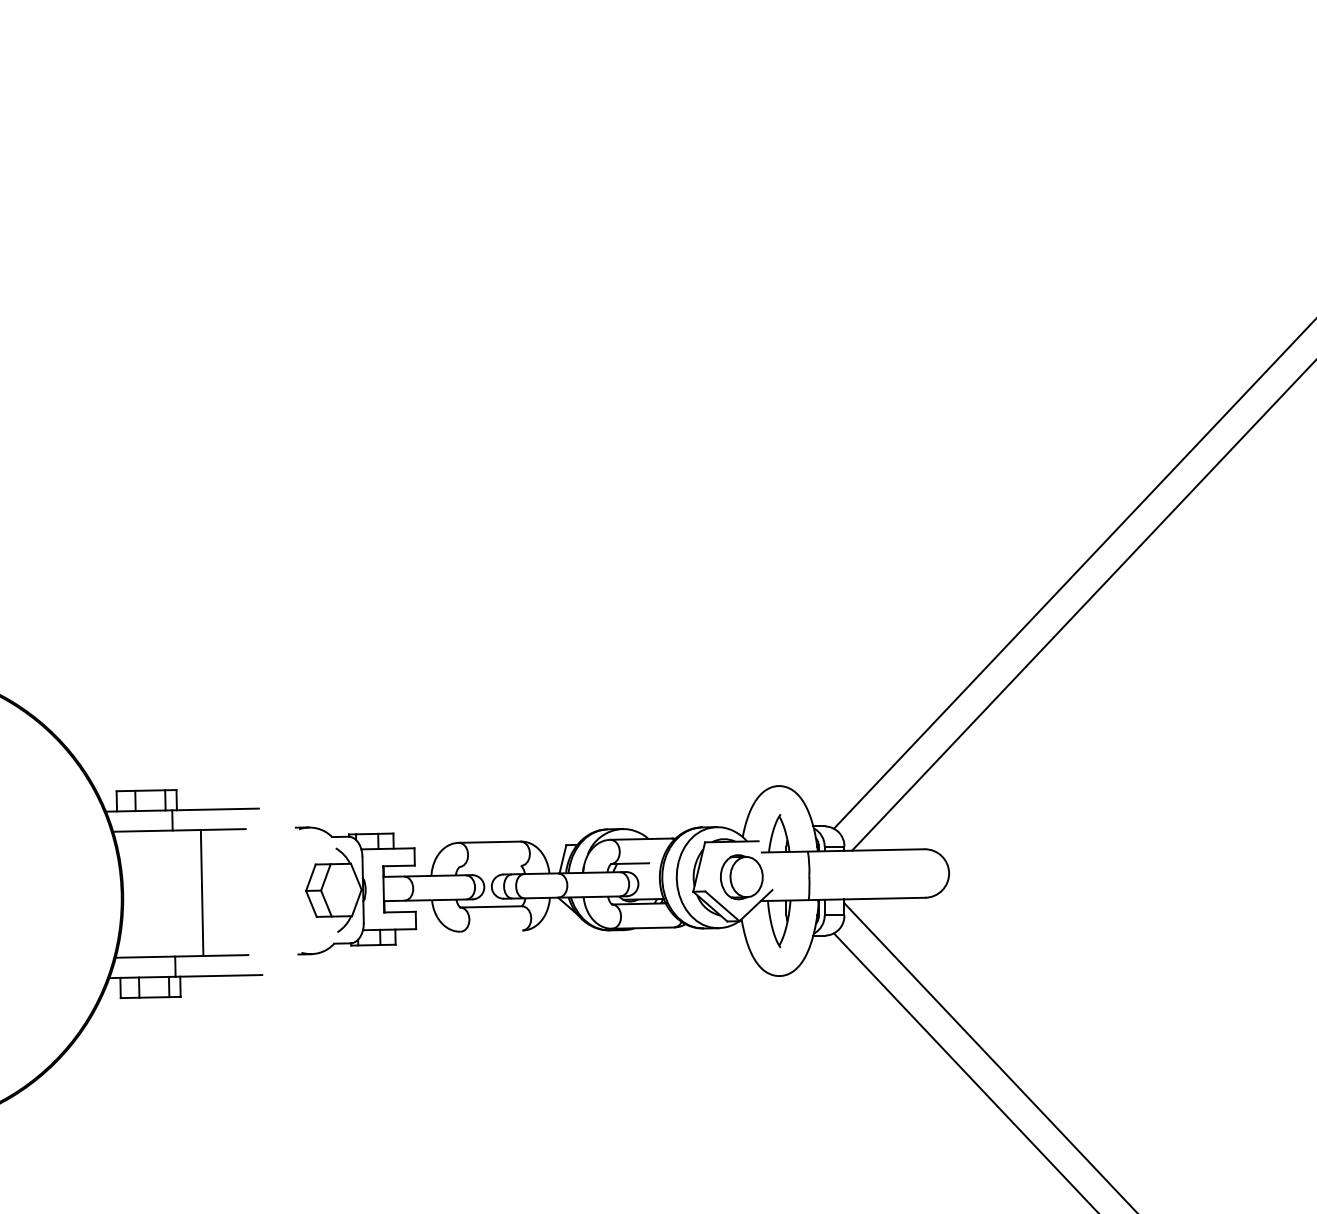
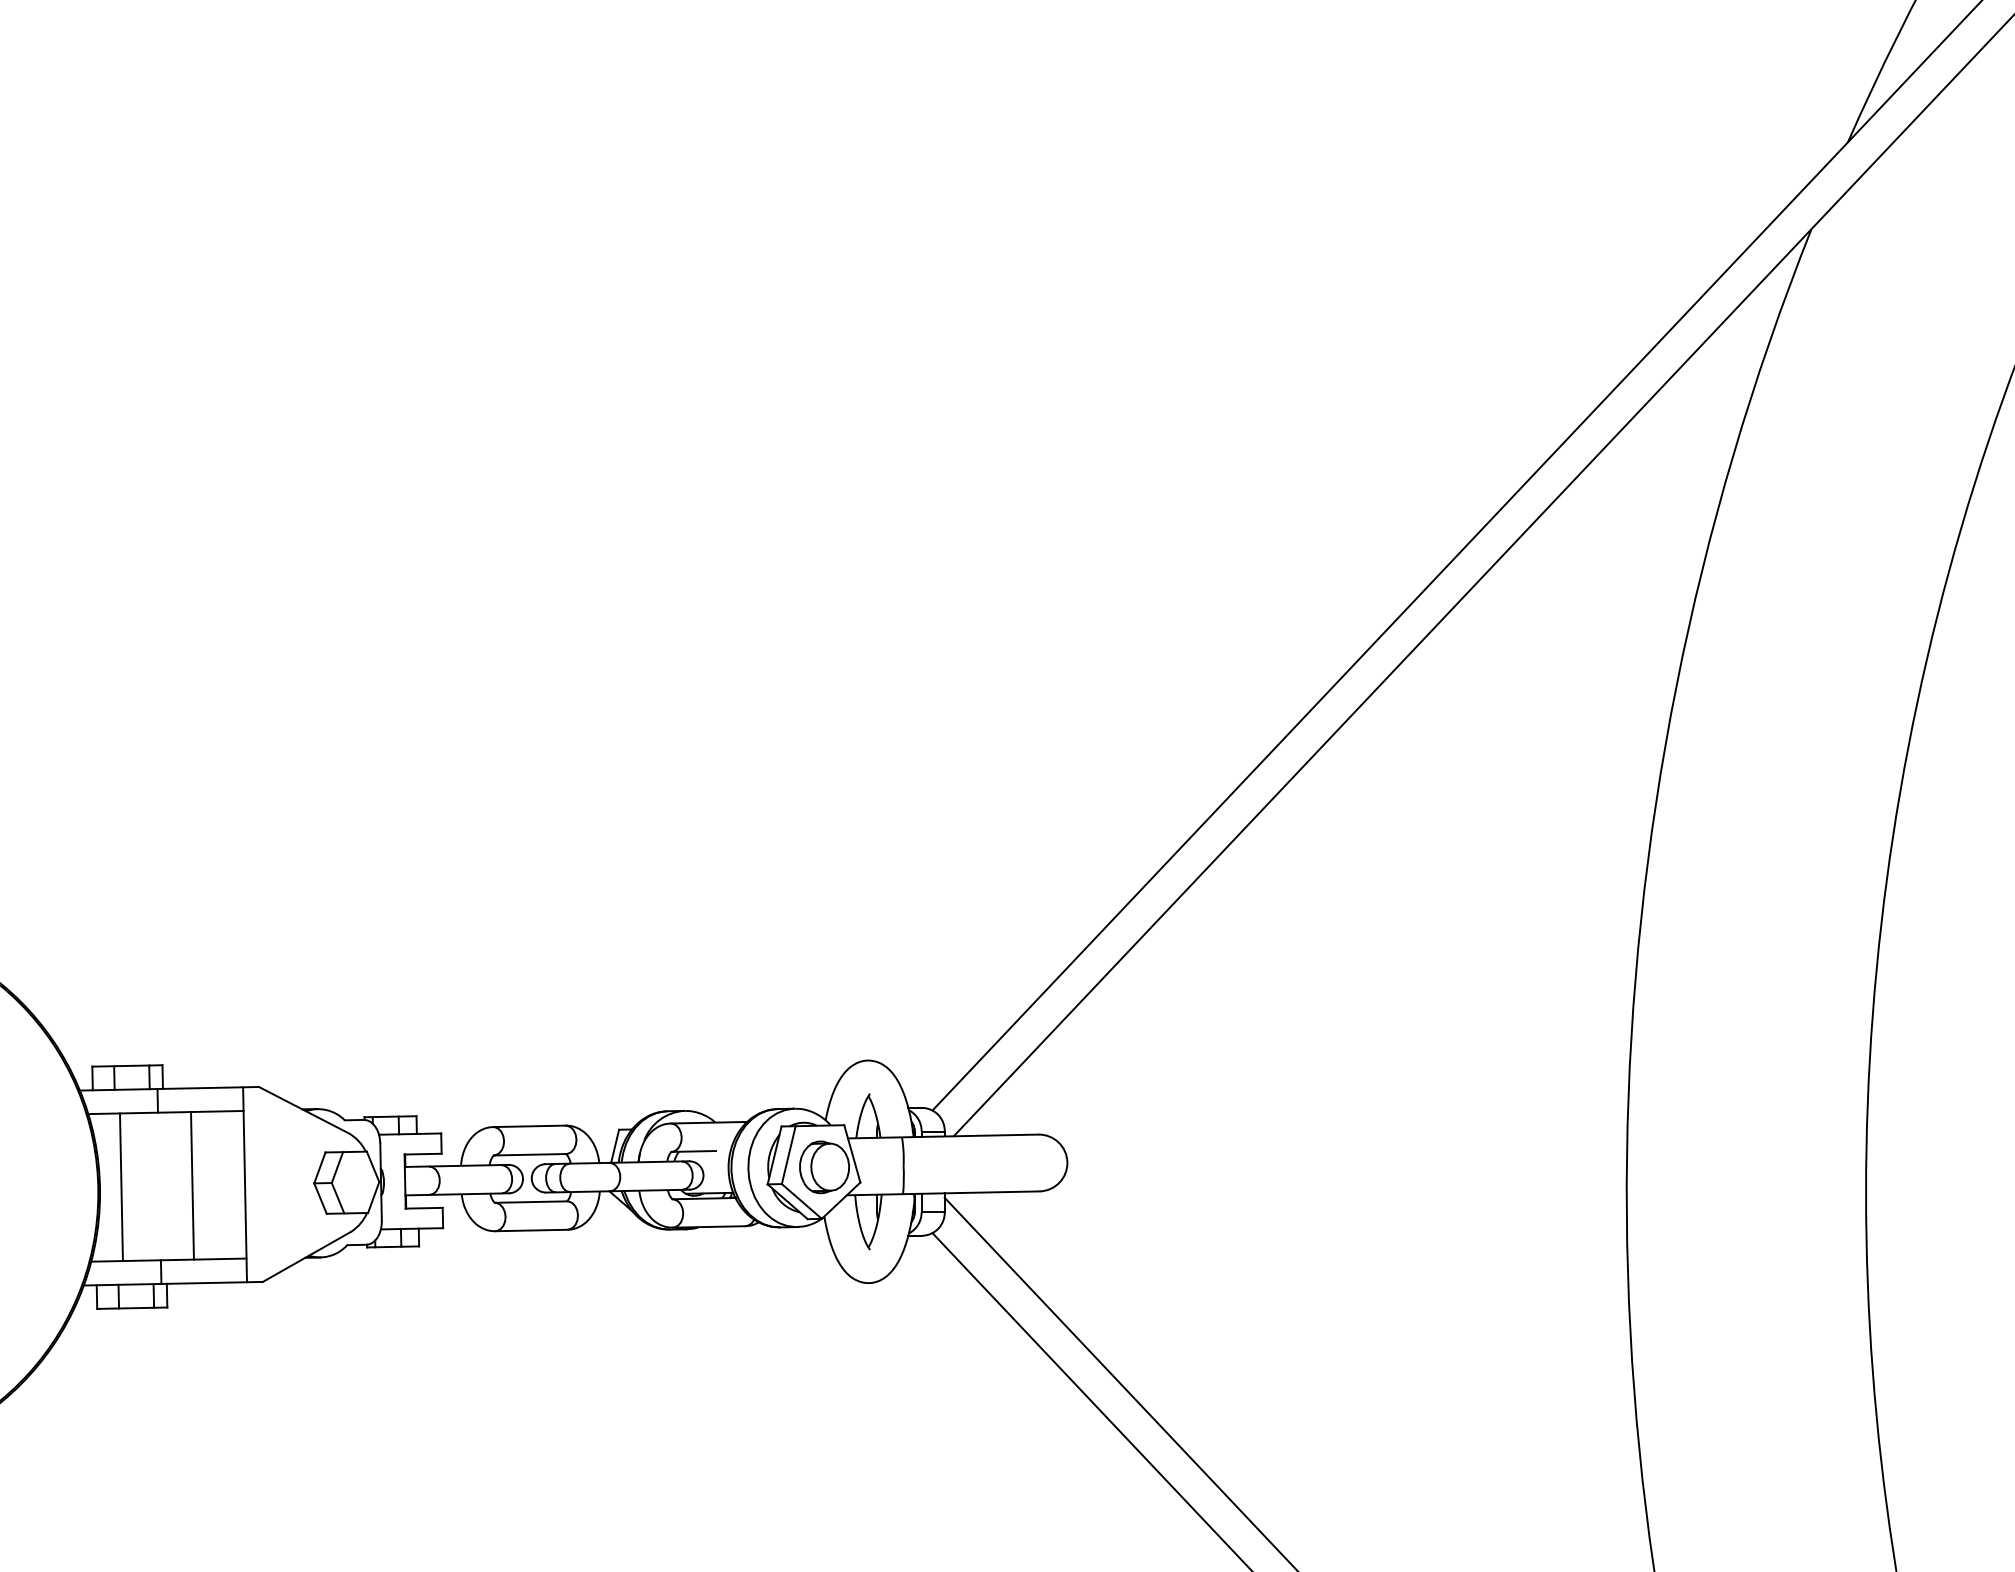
line: (296, 827) -> (303, 1109), added
line: (765, 865) -> (852, 1153), added
line: (489, 866) -> (529, 1154), added
line: (711, 867) -> (788, 1155), added
line: (247, 891) -> (245, 1184), added
line: (141, 894) -> (121, 1187), added
line: (491, 931) -> (531, 1230), added
line: (299, 953) -> (306, 1256), added

